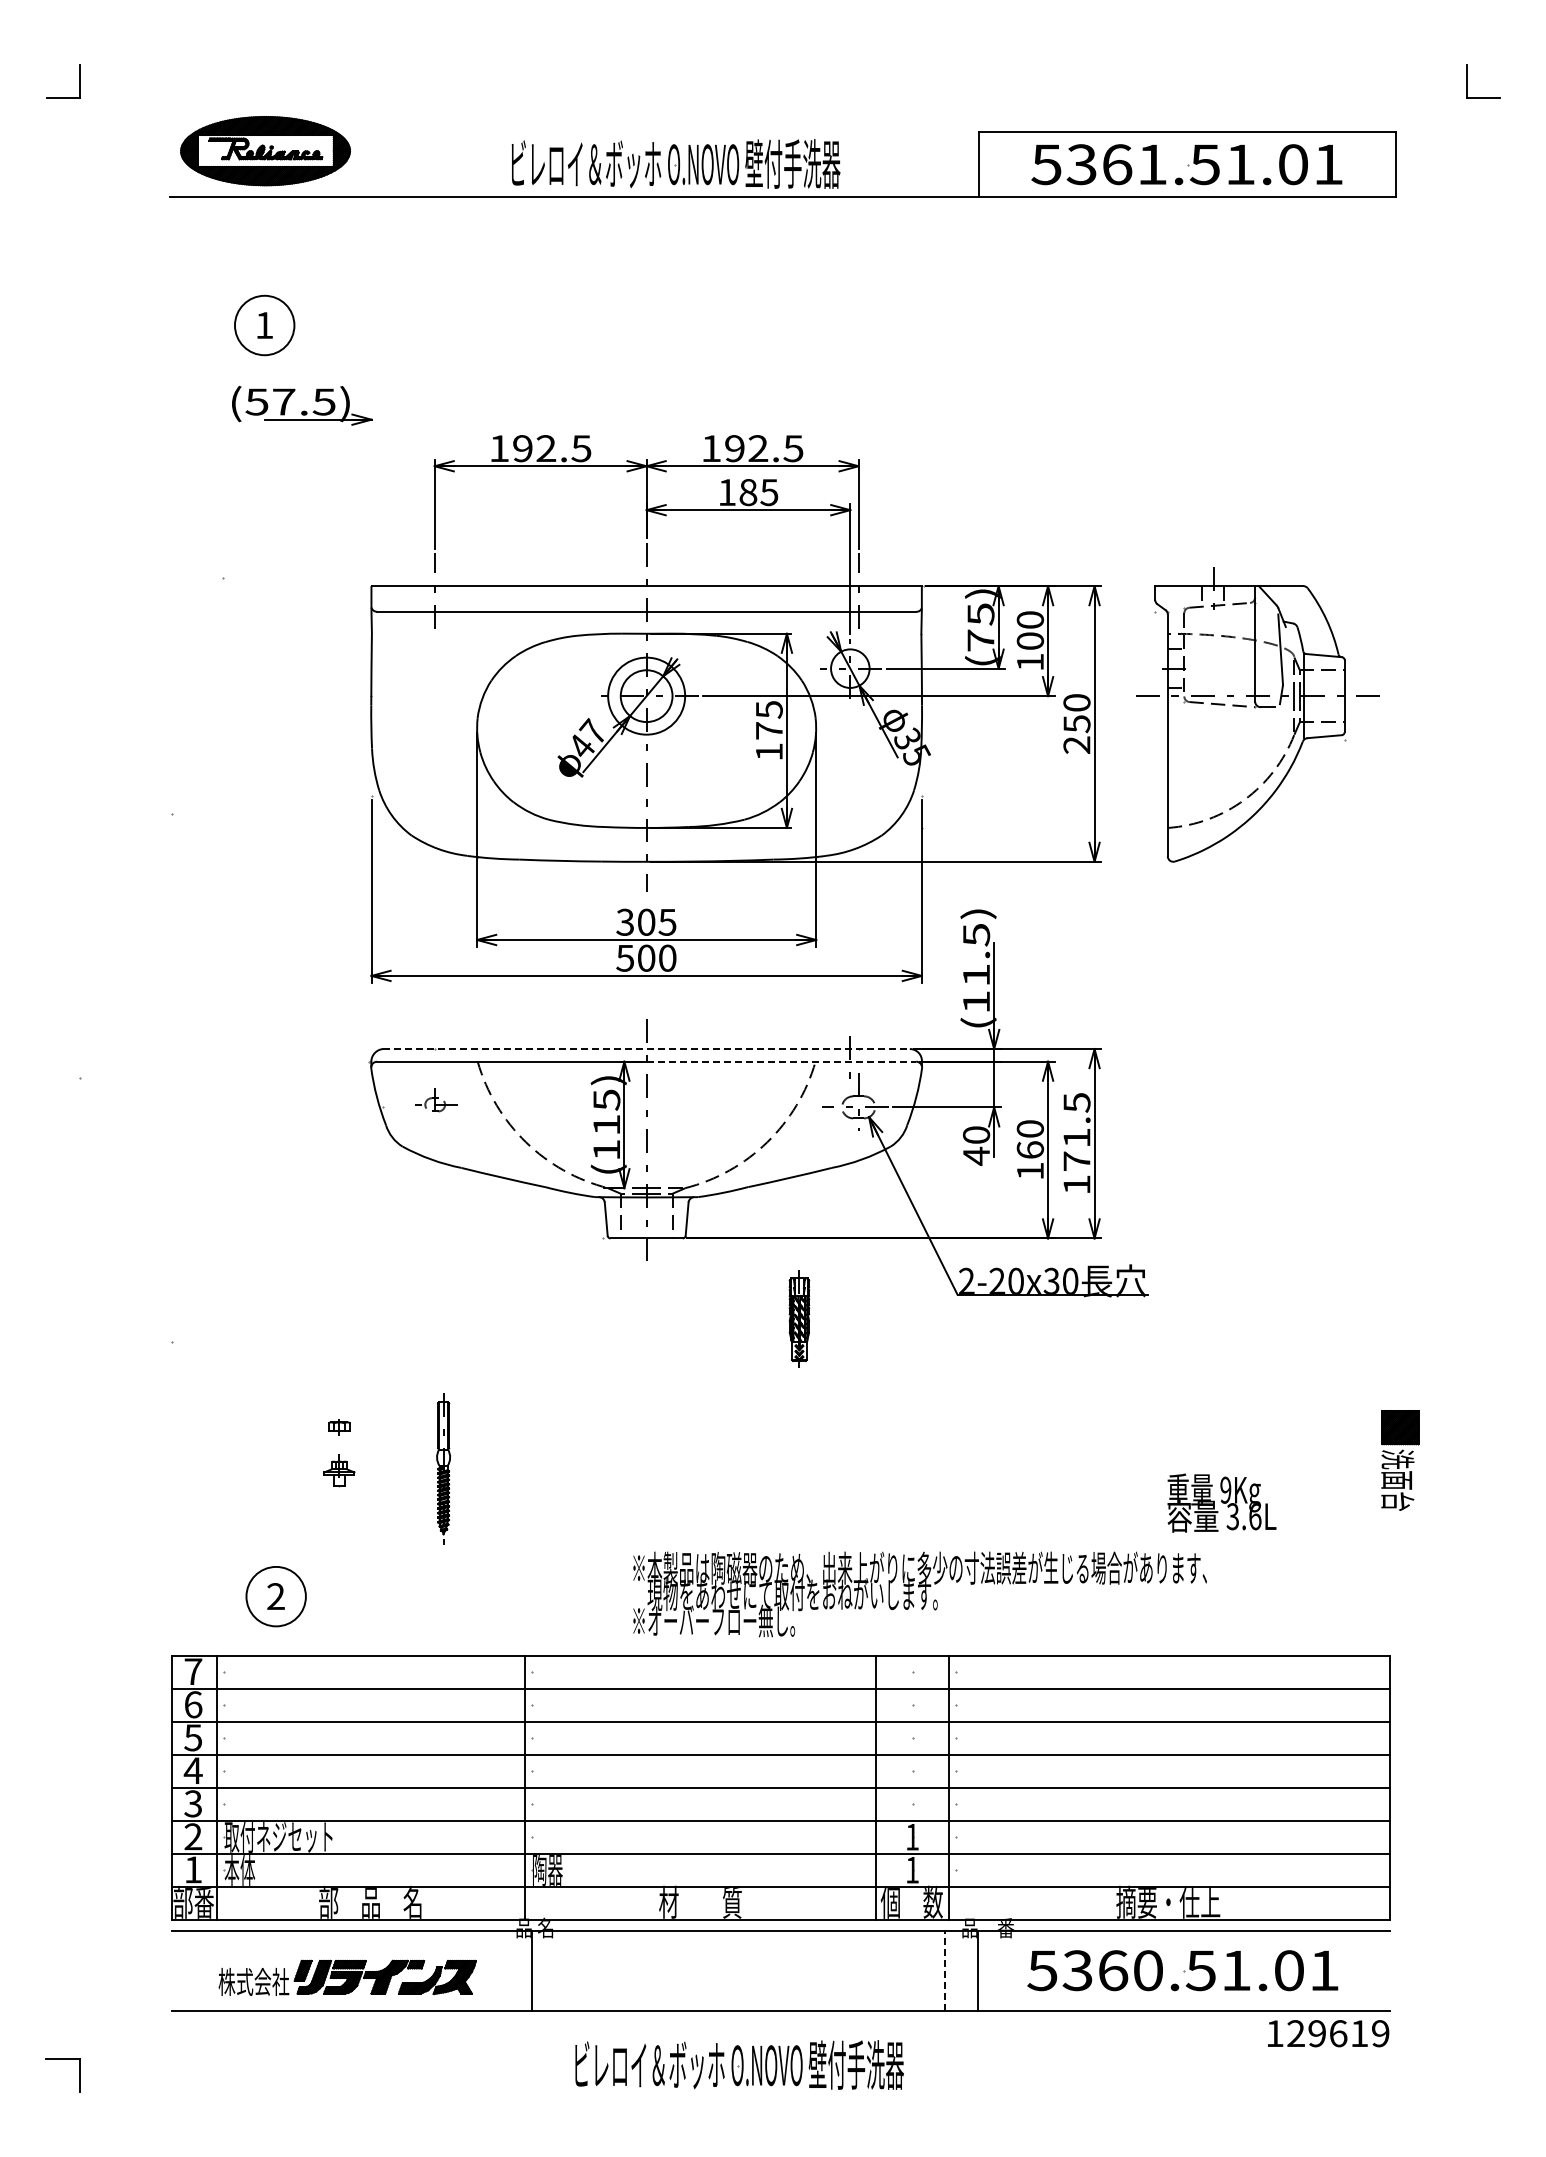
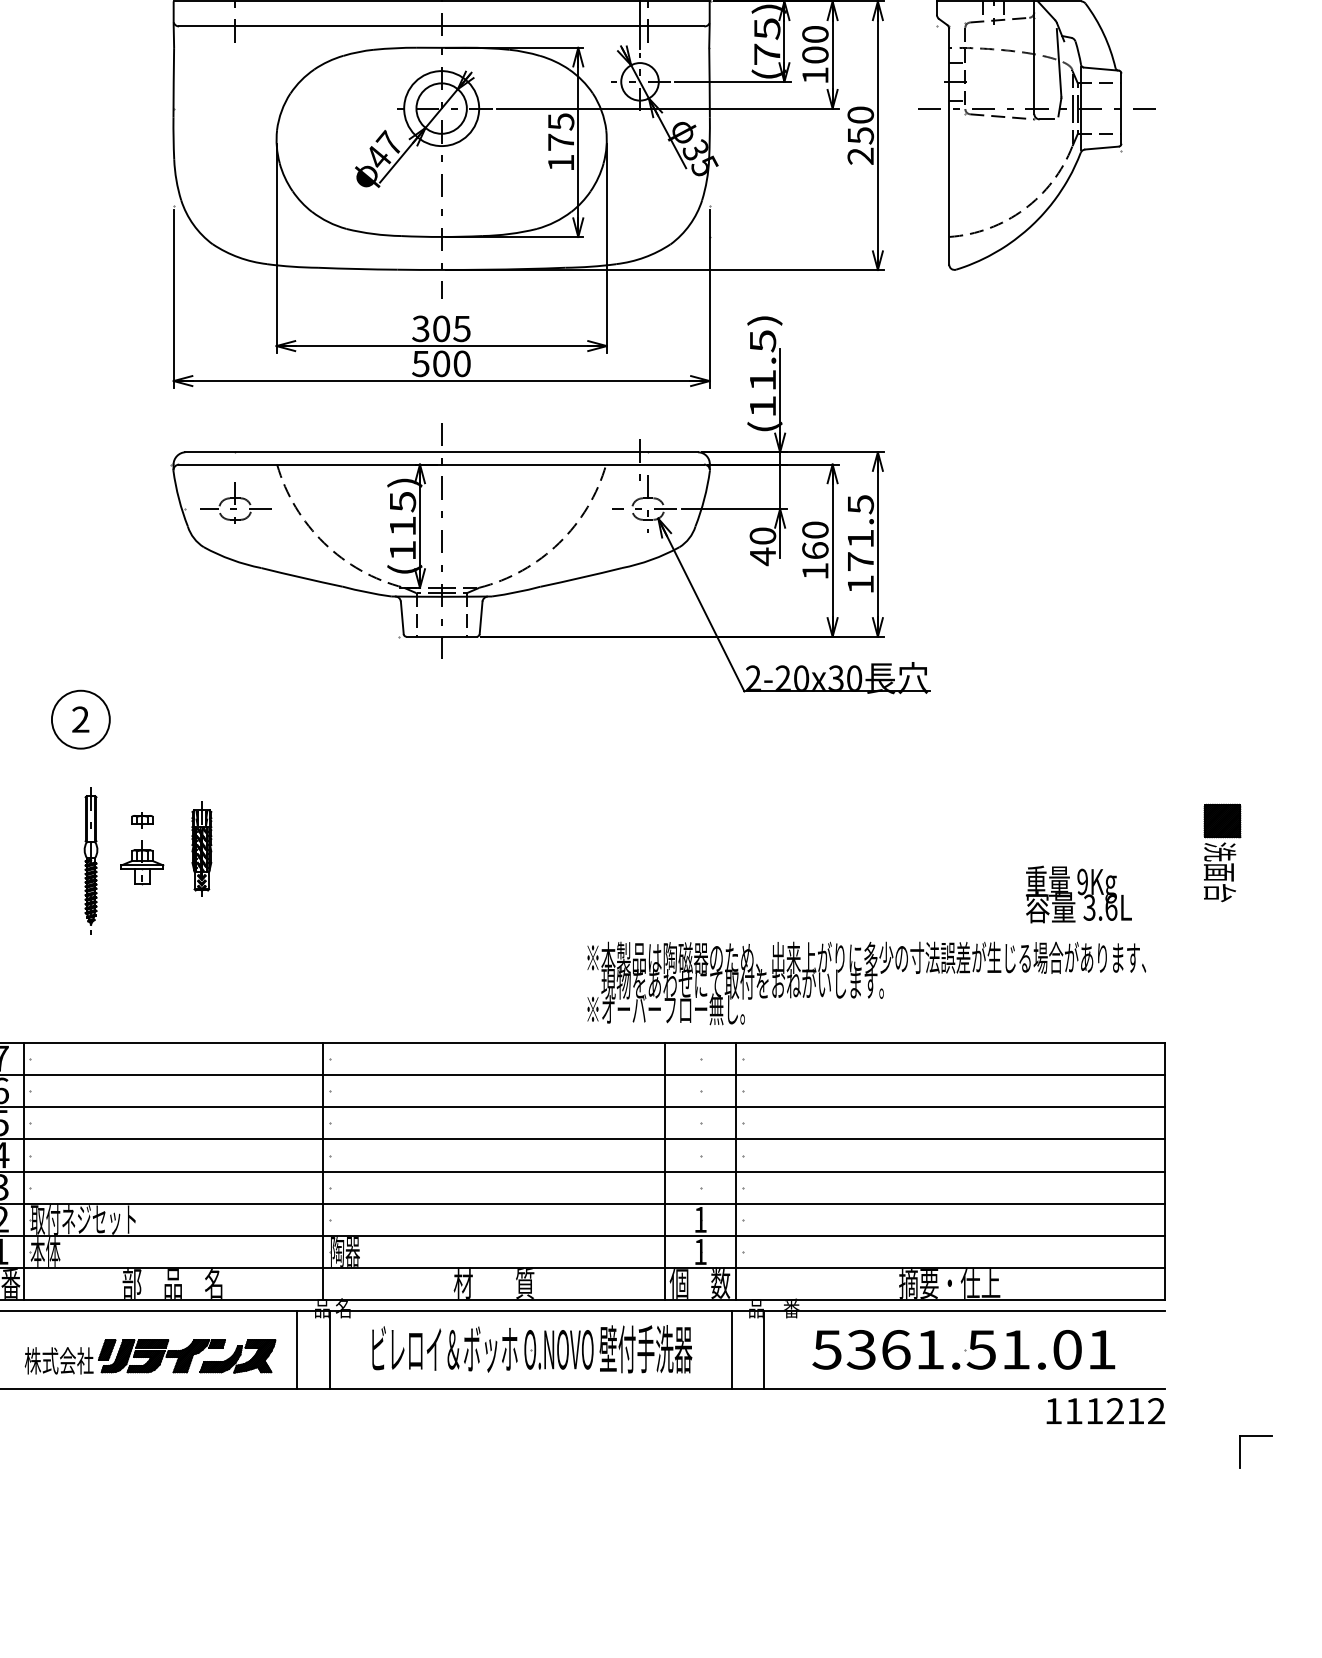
line: (647, 1049) -> (442, 452), dashed -> solid
line: (781, 1061) -> (573, 464), dashed -> solid
part: (435, 1100) -> (236, 502), size x1.67
part: (799, 1318) -> (201, 849), moved
part: (1400, 1460) -> (1222, 852), moved
part: (443, 1468) -> (90, 860), moved
part: (339, 1470) -> (142, 862), size x1.43
text: (1221, 1502) -> (1078, 893), moved
text: (919, 1594) -> (866, 983), moved
part: (275, 1596) -> (80, 719), moved
line: (498, 1970) -> (297, 1349), added
line: (944, 1970) -> (731, 1349), dashed -> solid
text: (1148, 1970) -> (930, 1349), 5360.51.01 -> 5361.51.01
text: (1338, 2033) -> (1115, 1411), 129619 -> 111212
part: (1483, 2059) -> (1256, 1436), added
part: (739, 2064) -> (532, 1348), moved

